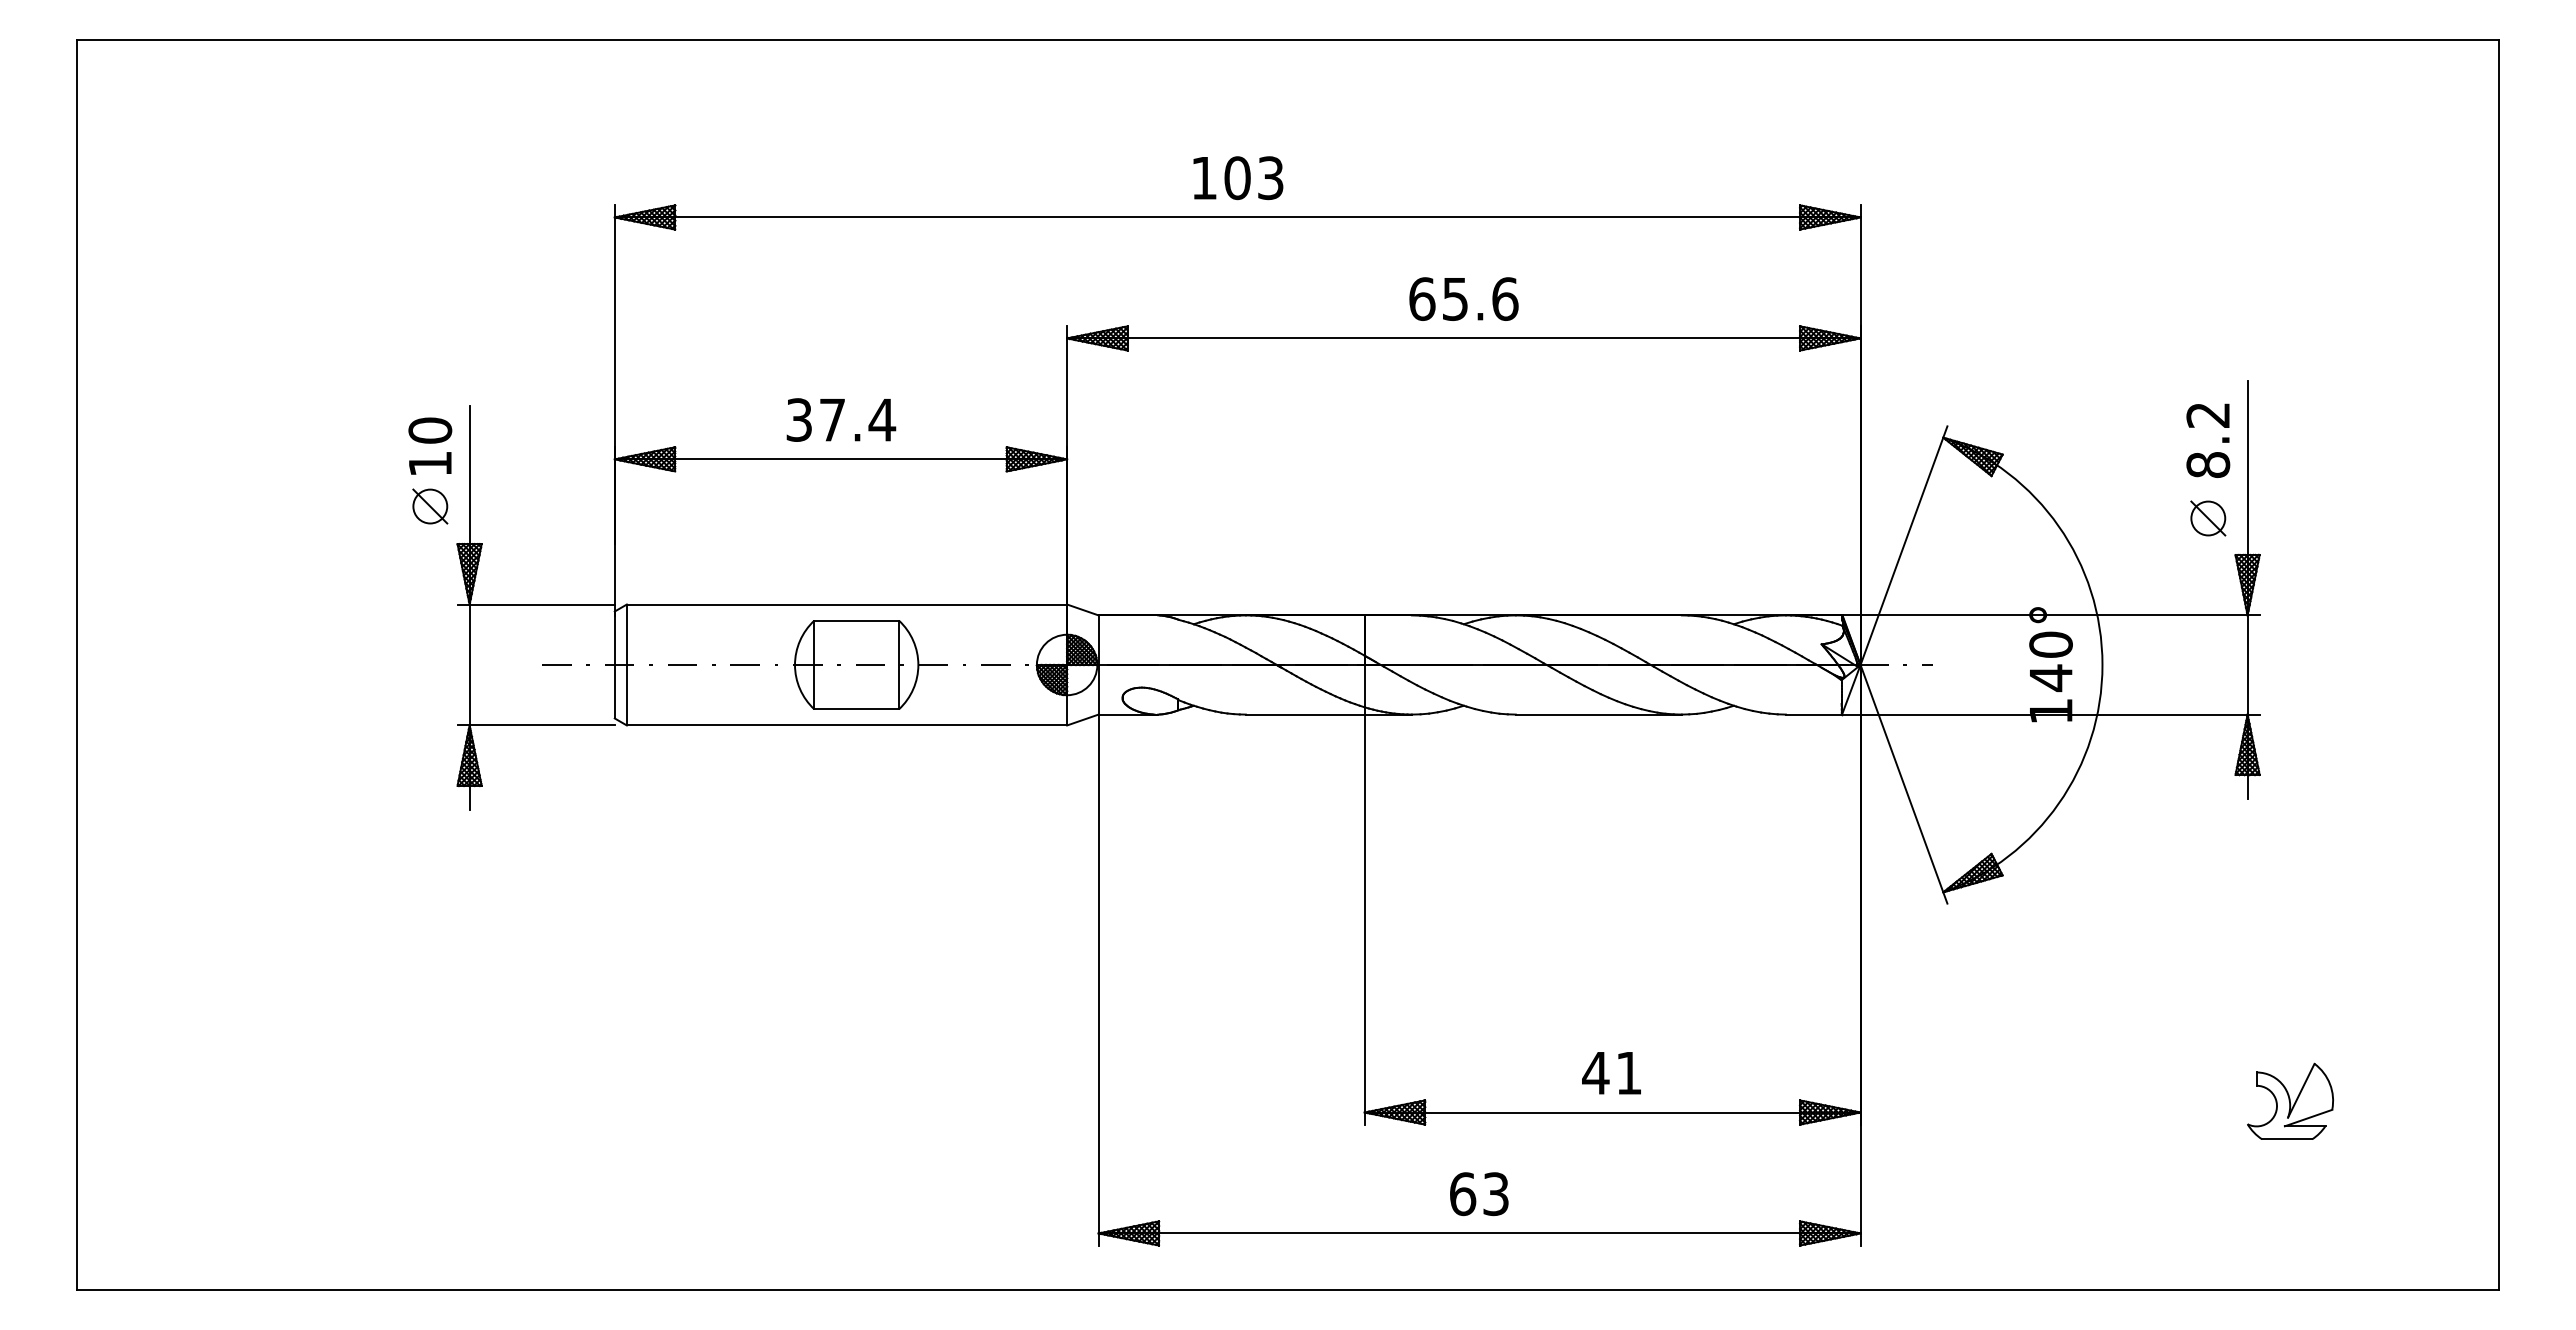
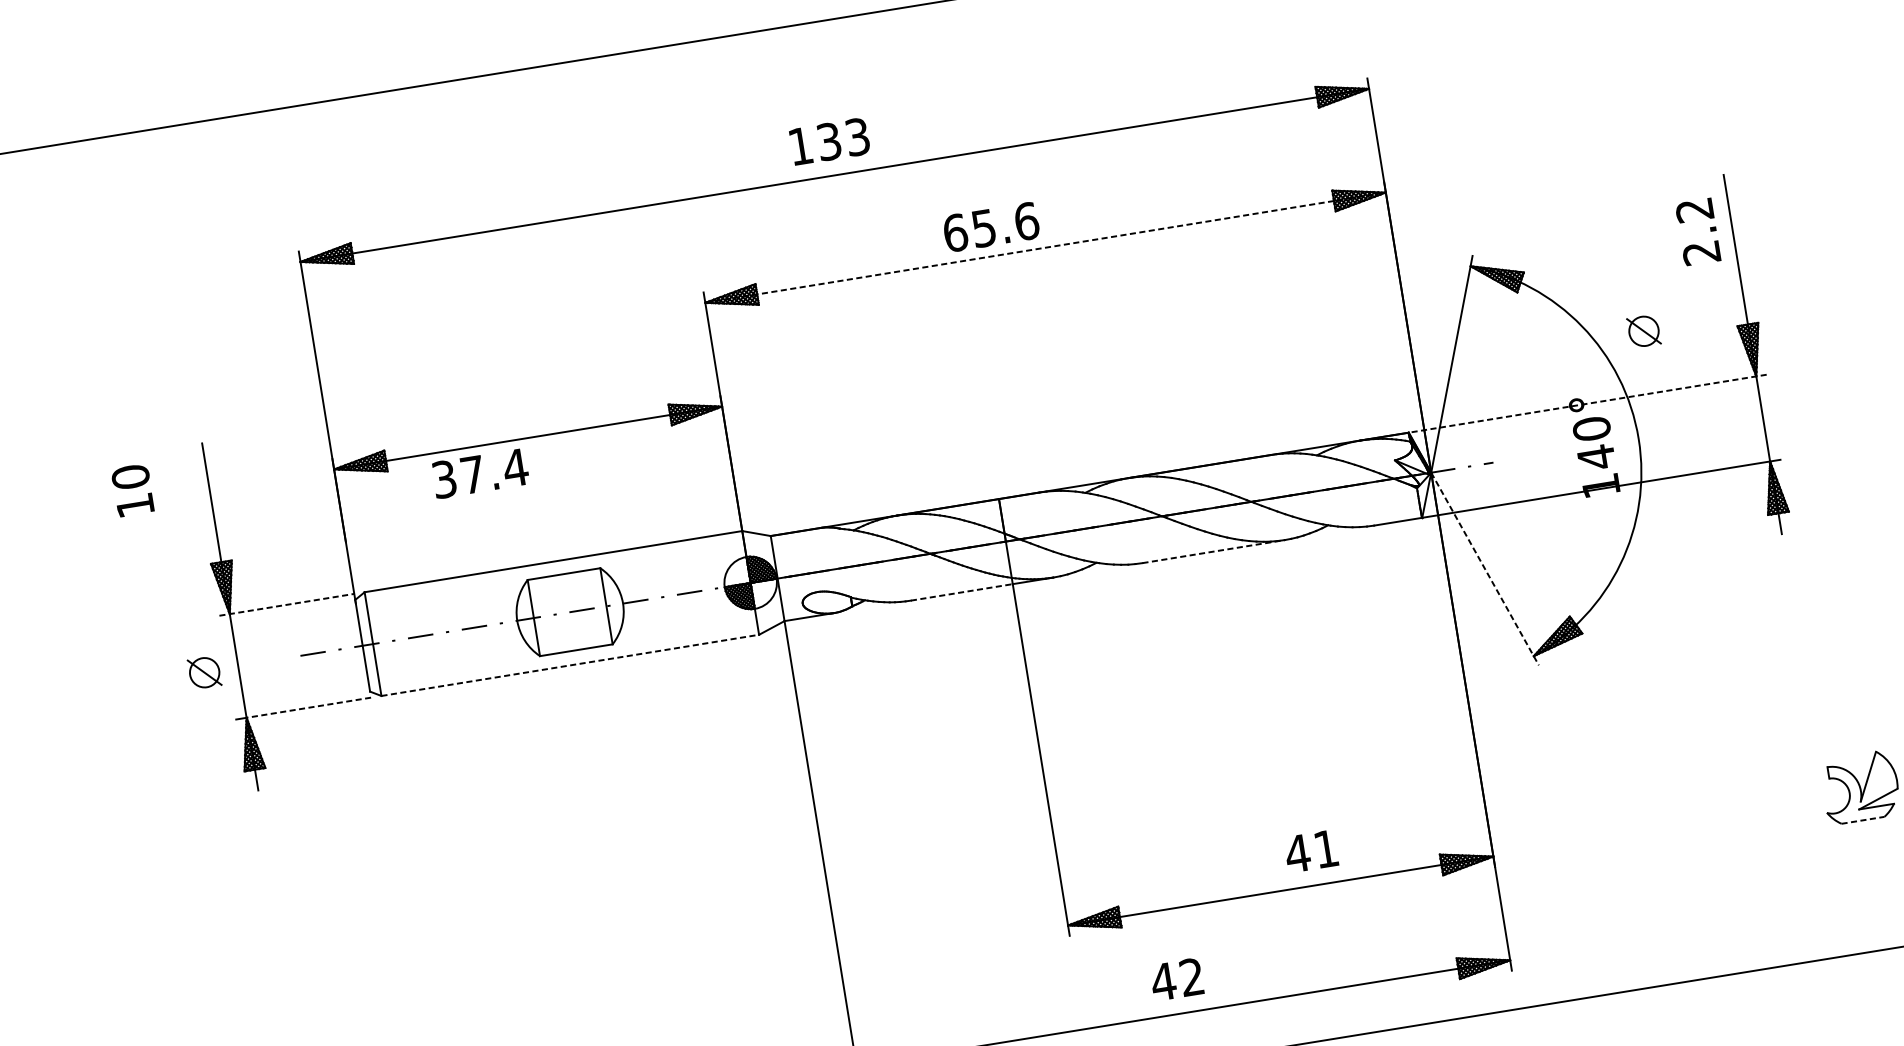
text: (1237, 178) -> (829, 142), 103 -> 133
text: (1463, 298) -> (990, 226), moved
line: (1463, 338) -> (1045, 247), solid -> dashed
text: (841, 419) -> (480, 473), moved
text: (430, 445) -> (132, 489), moved
text: (2208, 465) -> (1701, 253), 8.2 -> 2.2
part: (430, 506) -> (204, 672), moved
part: (2208, 518) -> (1644, 331), moved
line: (536, 604) -> (287, 604), solid -> dashed
line: (2051, 615) -> (1588, 403), solid -> dashed
line: (1305, 714) -> (962, 592), solid -> dashed
line: (1598, 714) -> (1213, 551), solid -> dashed
line: (542, 725) -> (309, 707), solid -> dashed
line: (847, 725) -> (570, 665), solid -> dashed
line: (1904, 784) -> (1485, 569), solid -> dashed
text: (1611, 1073) -> (1311, 851), moved
line: (2287, 1139) -> (1863, 820), solid -> dashed
text: (1478, 1194) -> (1177, 979), 63 -> 42

